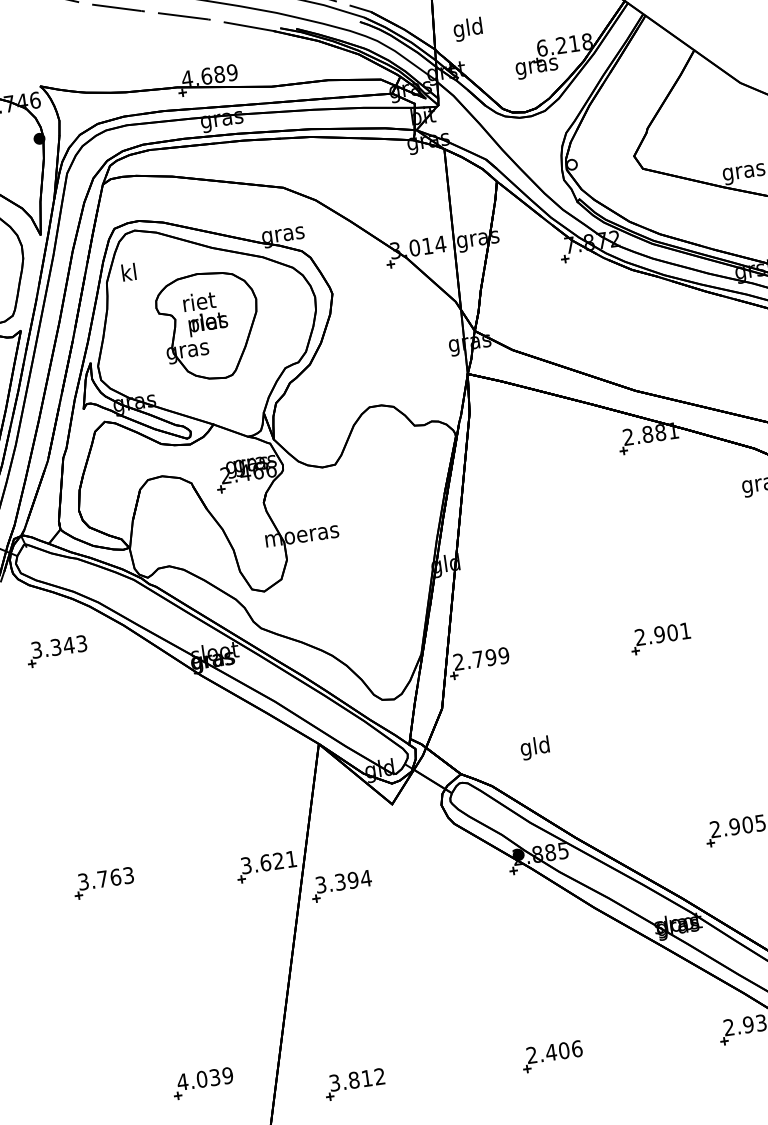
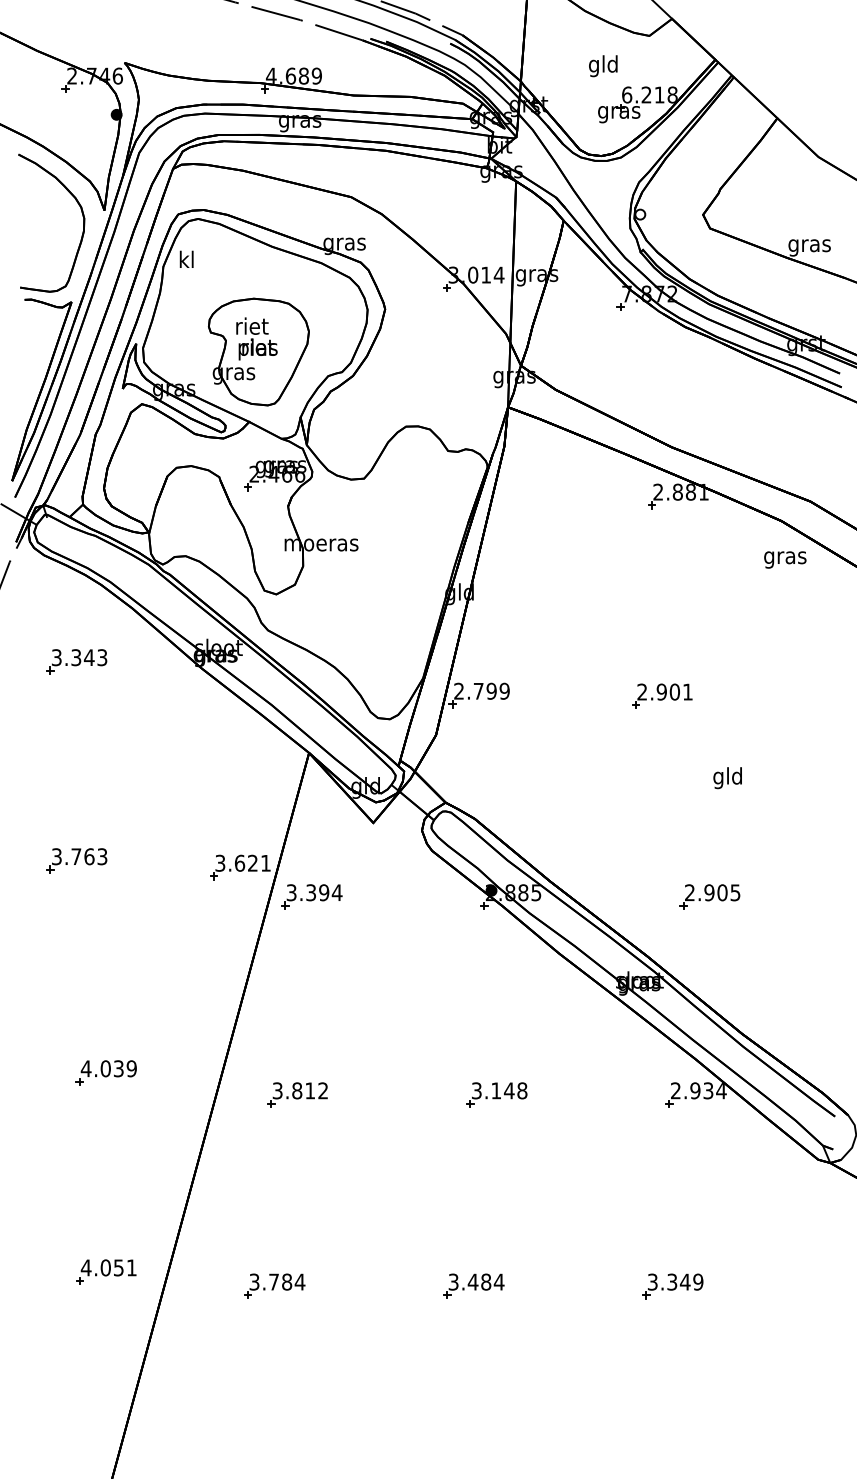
text: (468, 29) -> (603, 66), moved
part: (208, 325) -> (258, 351), moved
part: (56, 651) -> (76, 661), moved
text: (534, 748) -> (727, 778), moved
text: (554, 1051) -> (499, 1090), 2.406 -> 3.148
part: (202, 1083) -> (105, 1072), moved

